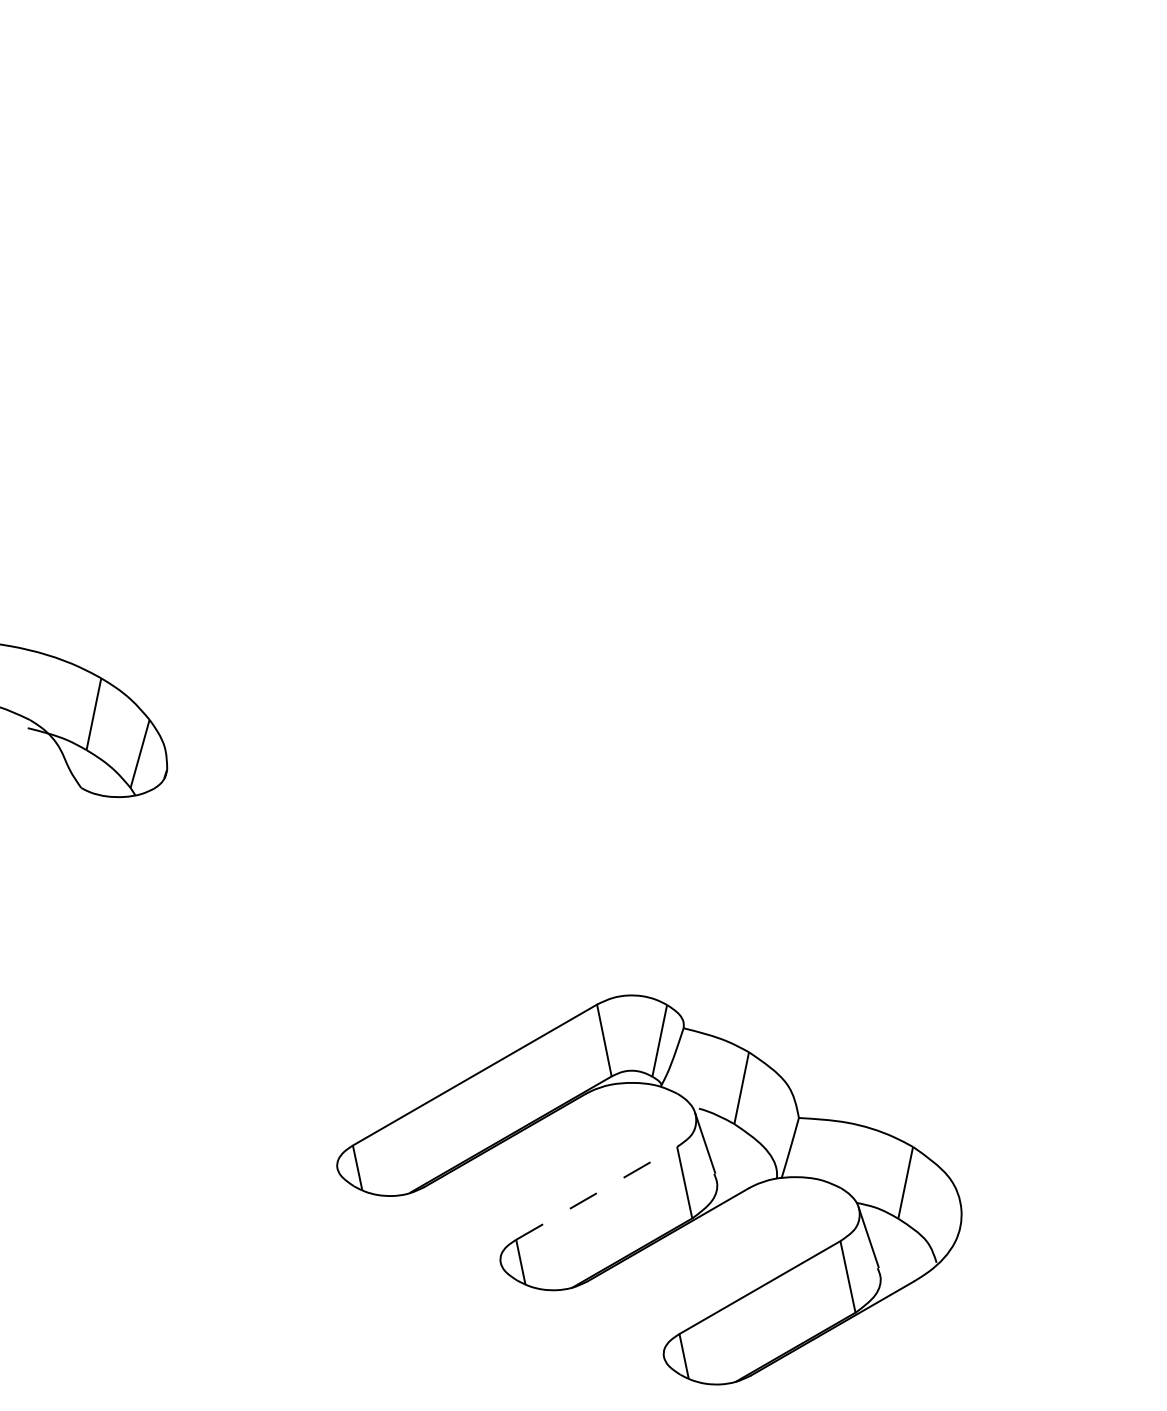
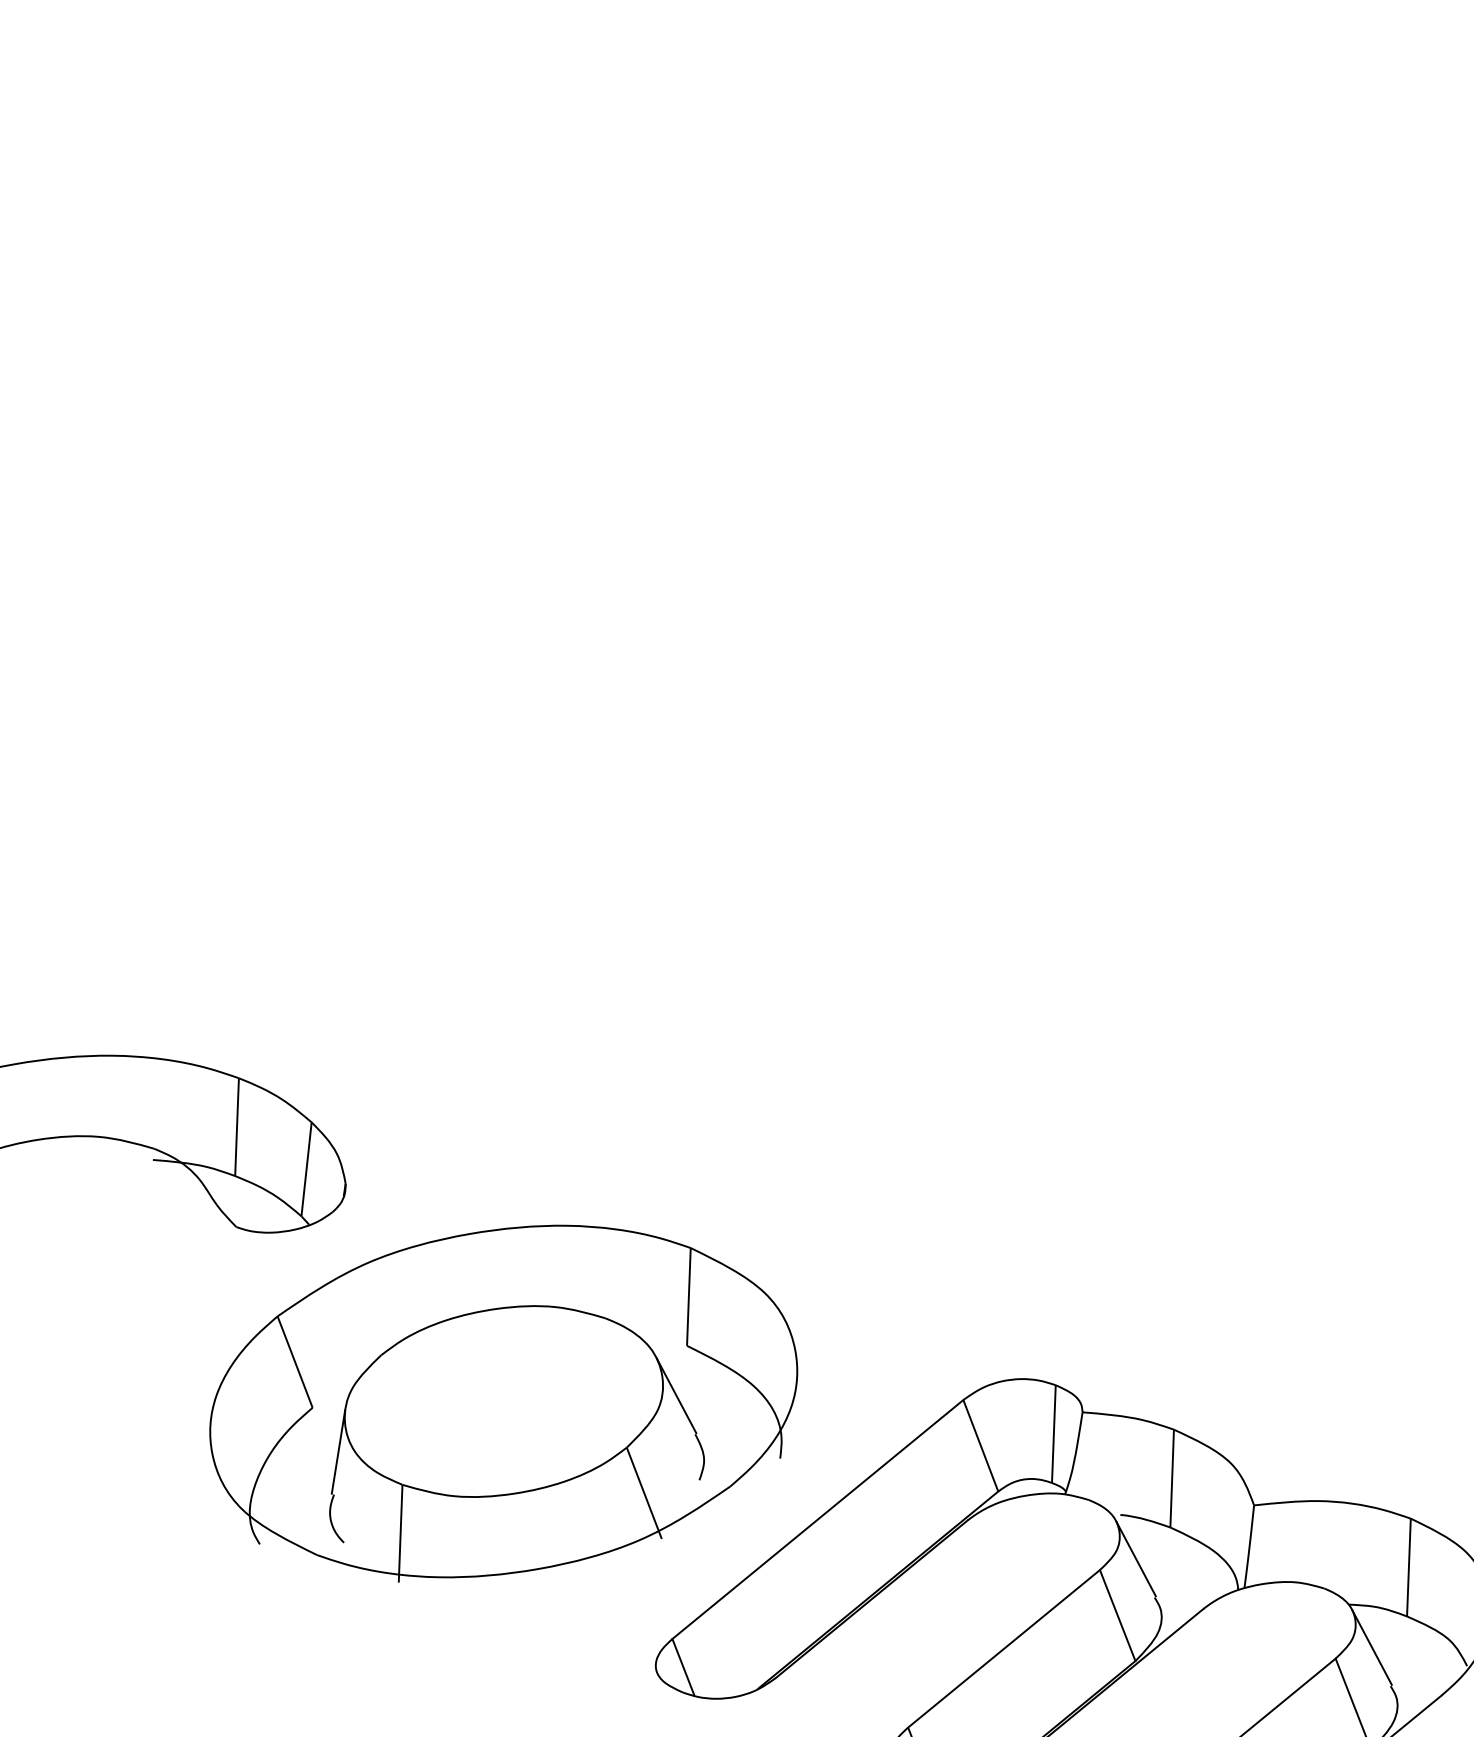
part: (256, 949) -> (502, 1401), added
line: (596, 1193) -> (1003, 1649), dashed -> solid

